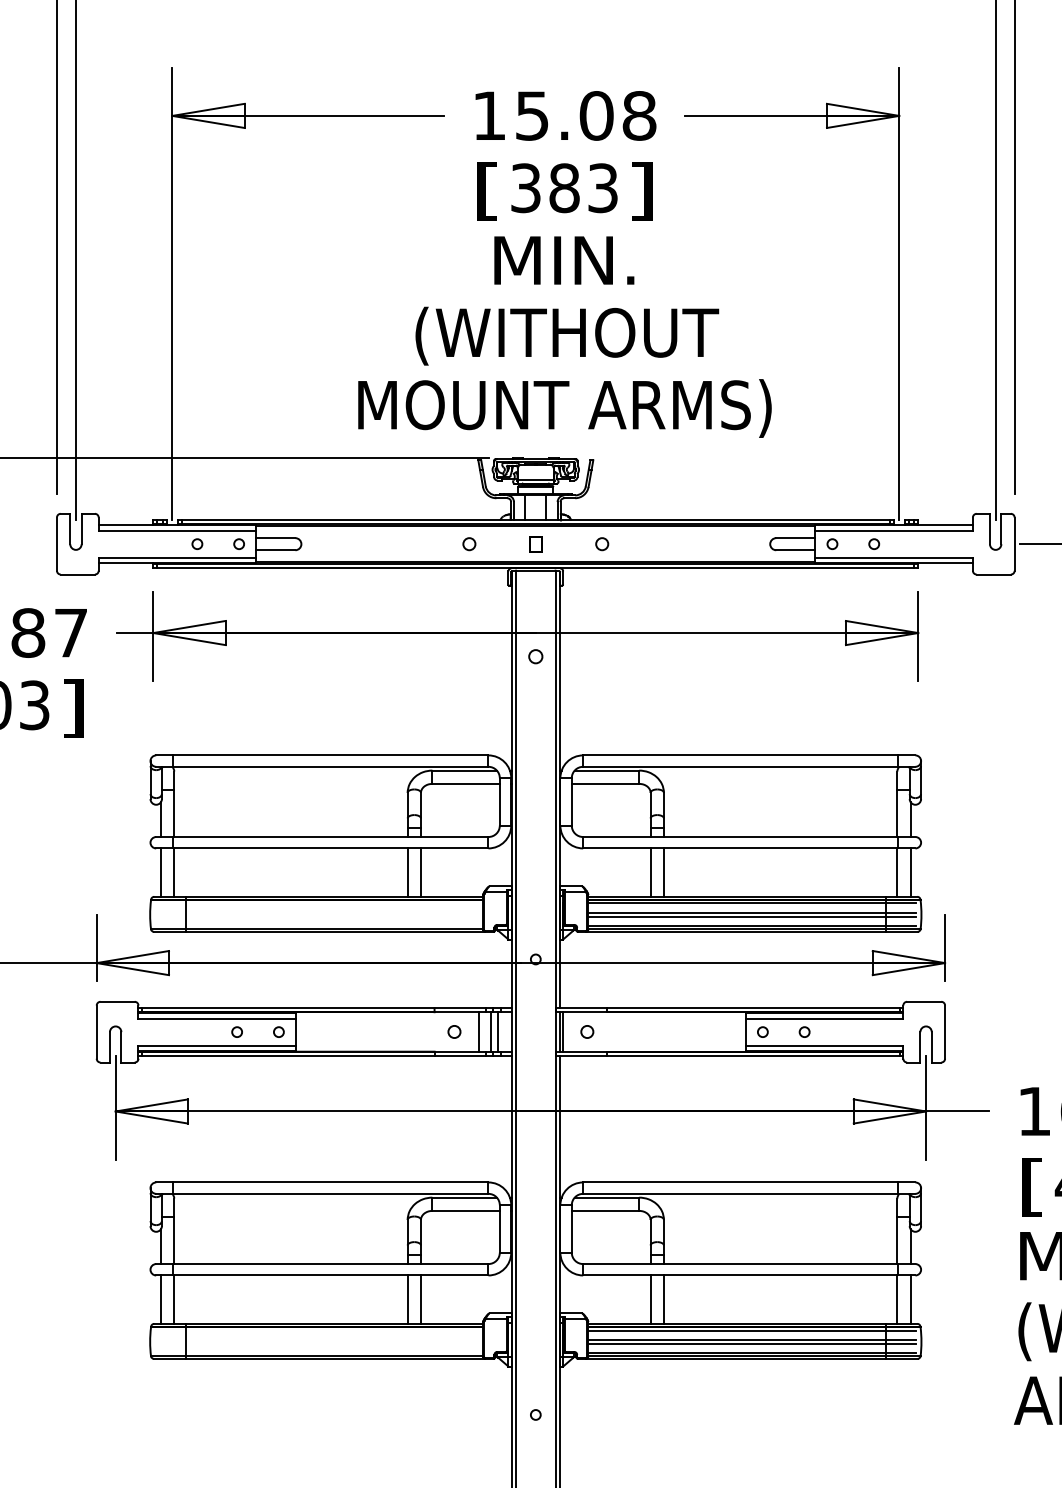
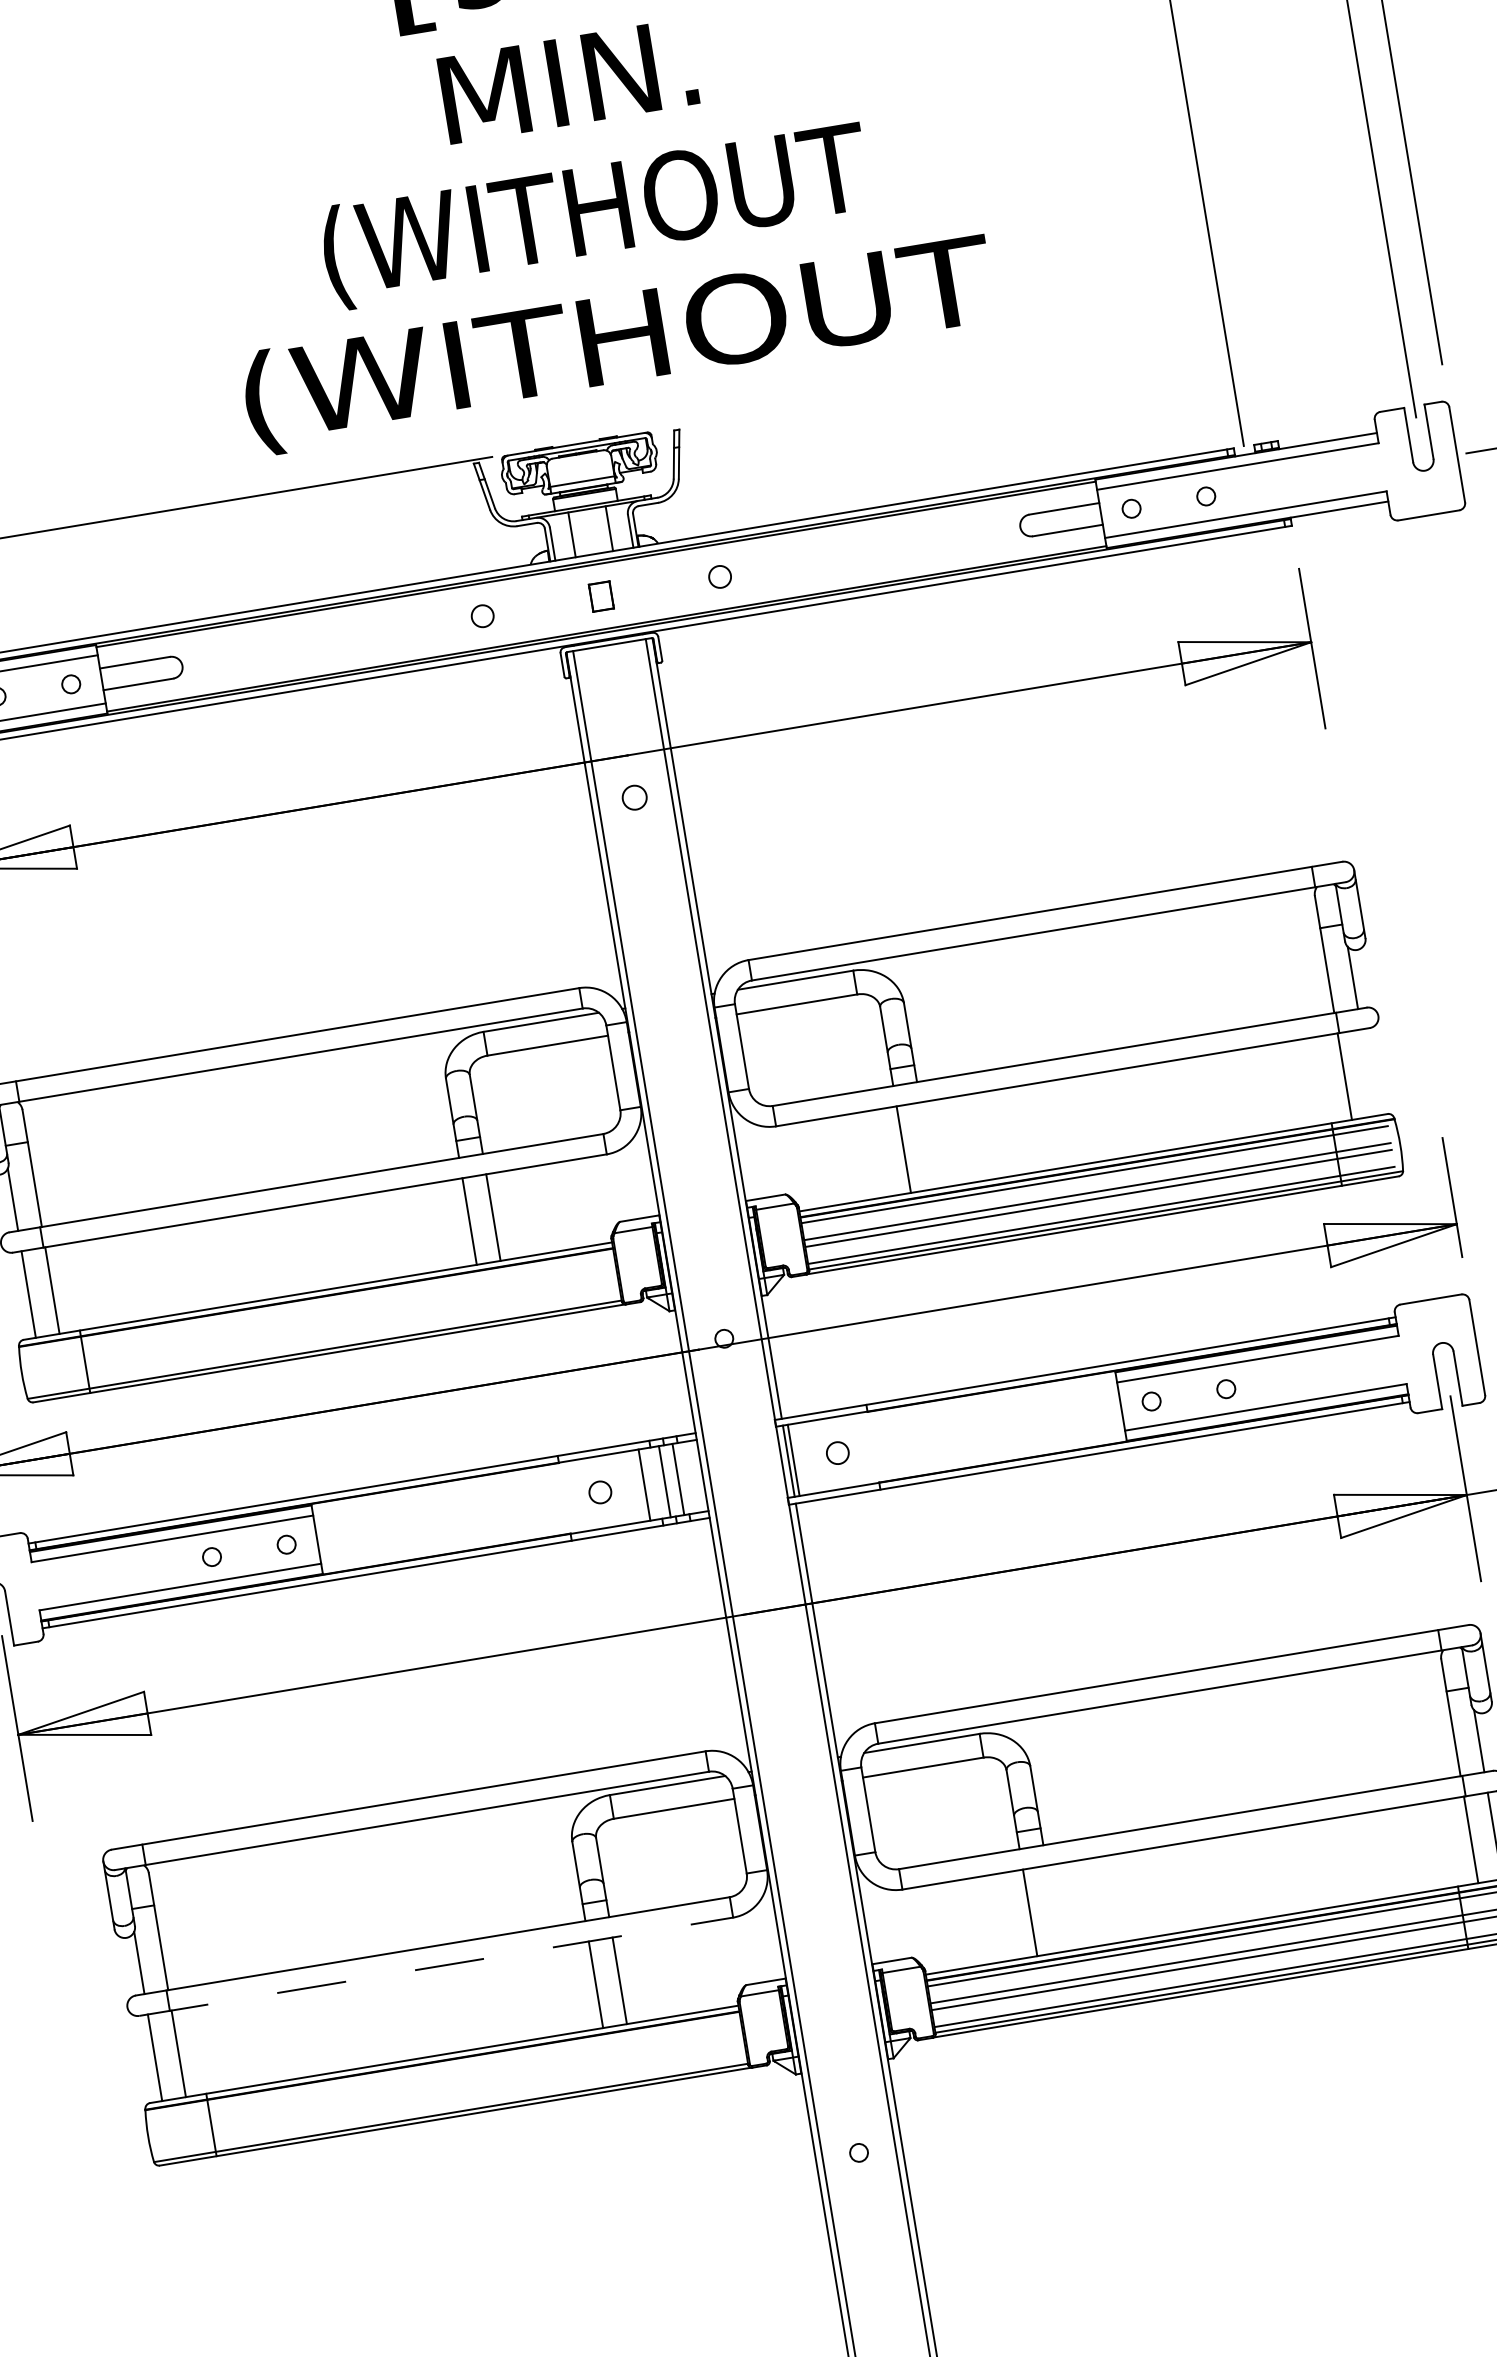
text: (567, 408) -> (617, 344), MOUNT ARMS) -> (WITHOUT
line: (663, 872) -> (926, 1145), removed
line: (910, 872) -> (1368, 1072), removed
line: (322, 1275) -> (436, 1966), solid -> dashed
line: (663, 1299) -> (1053, 1908), removed

